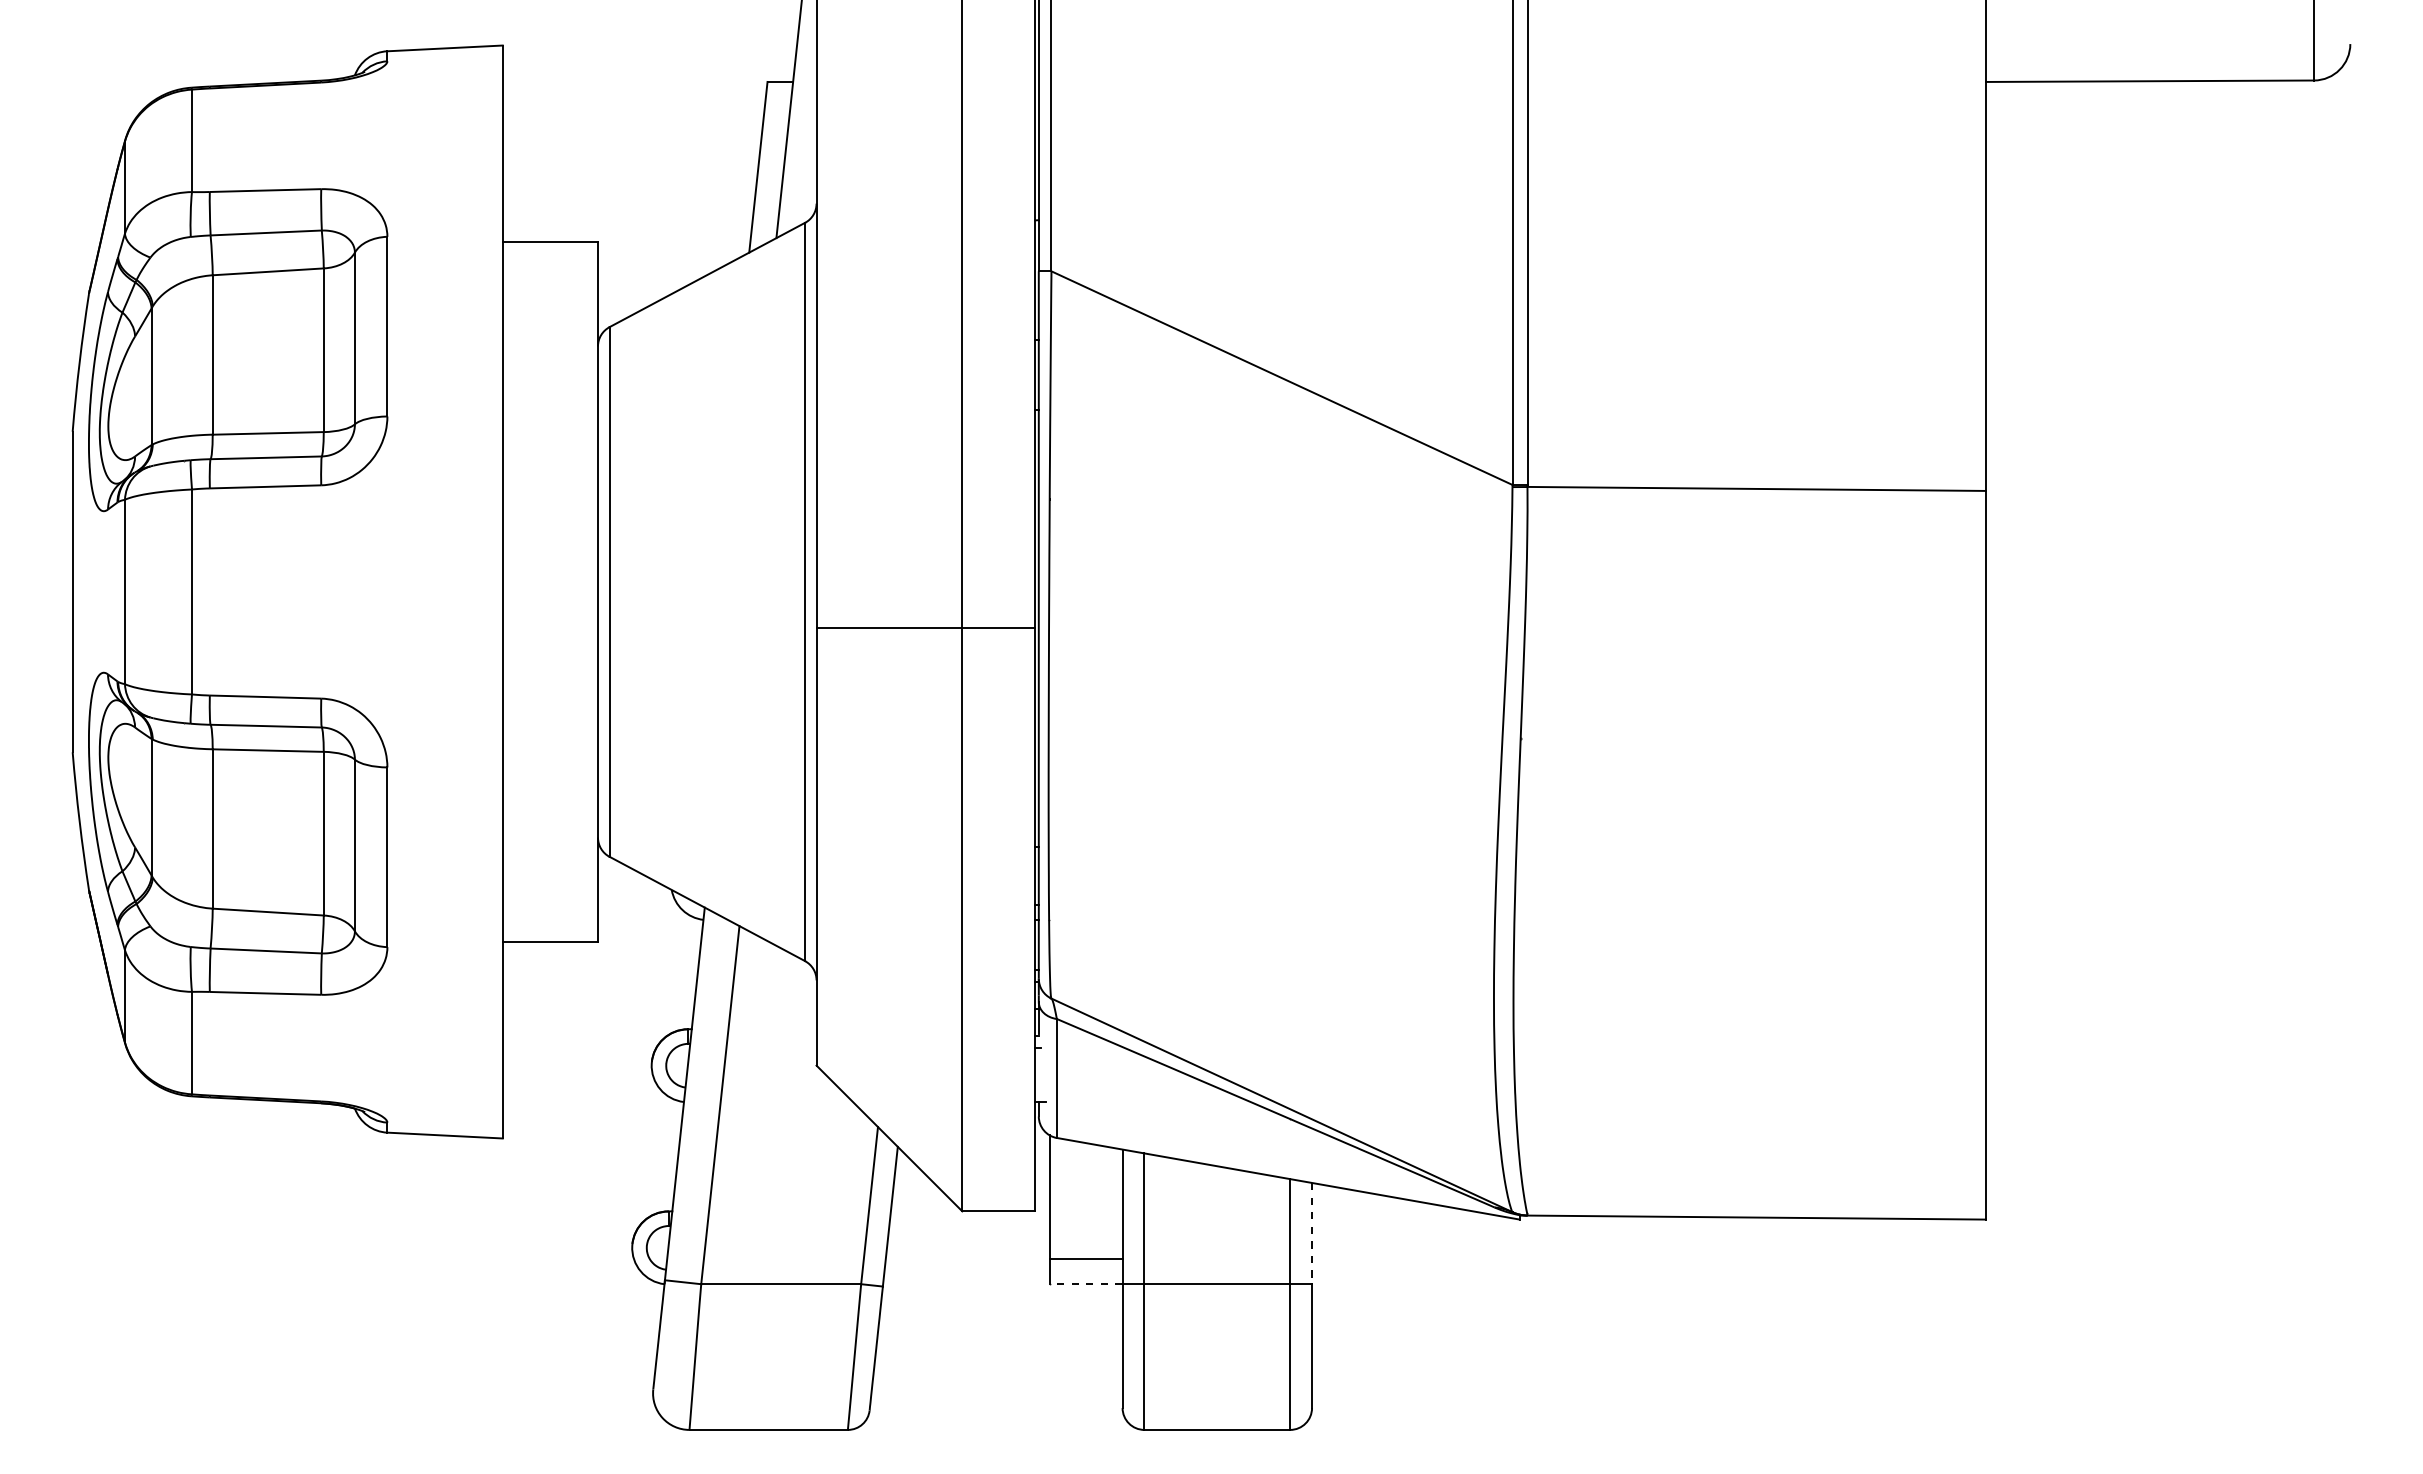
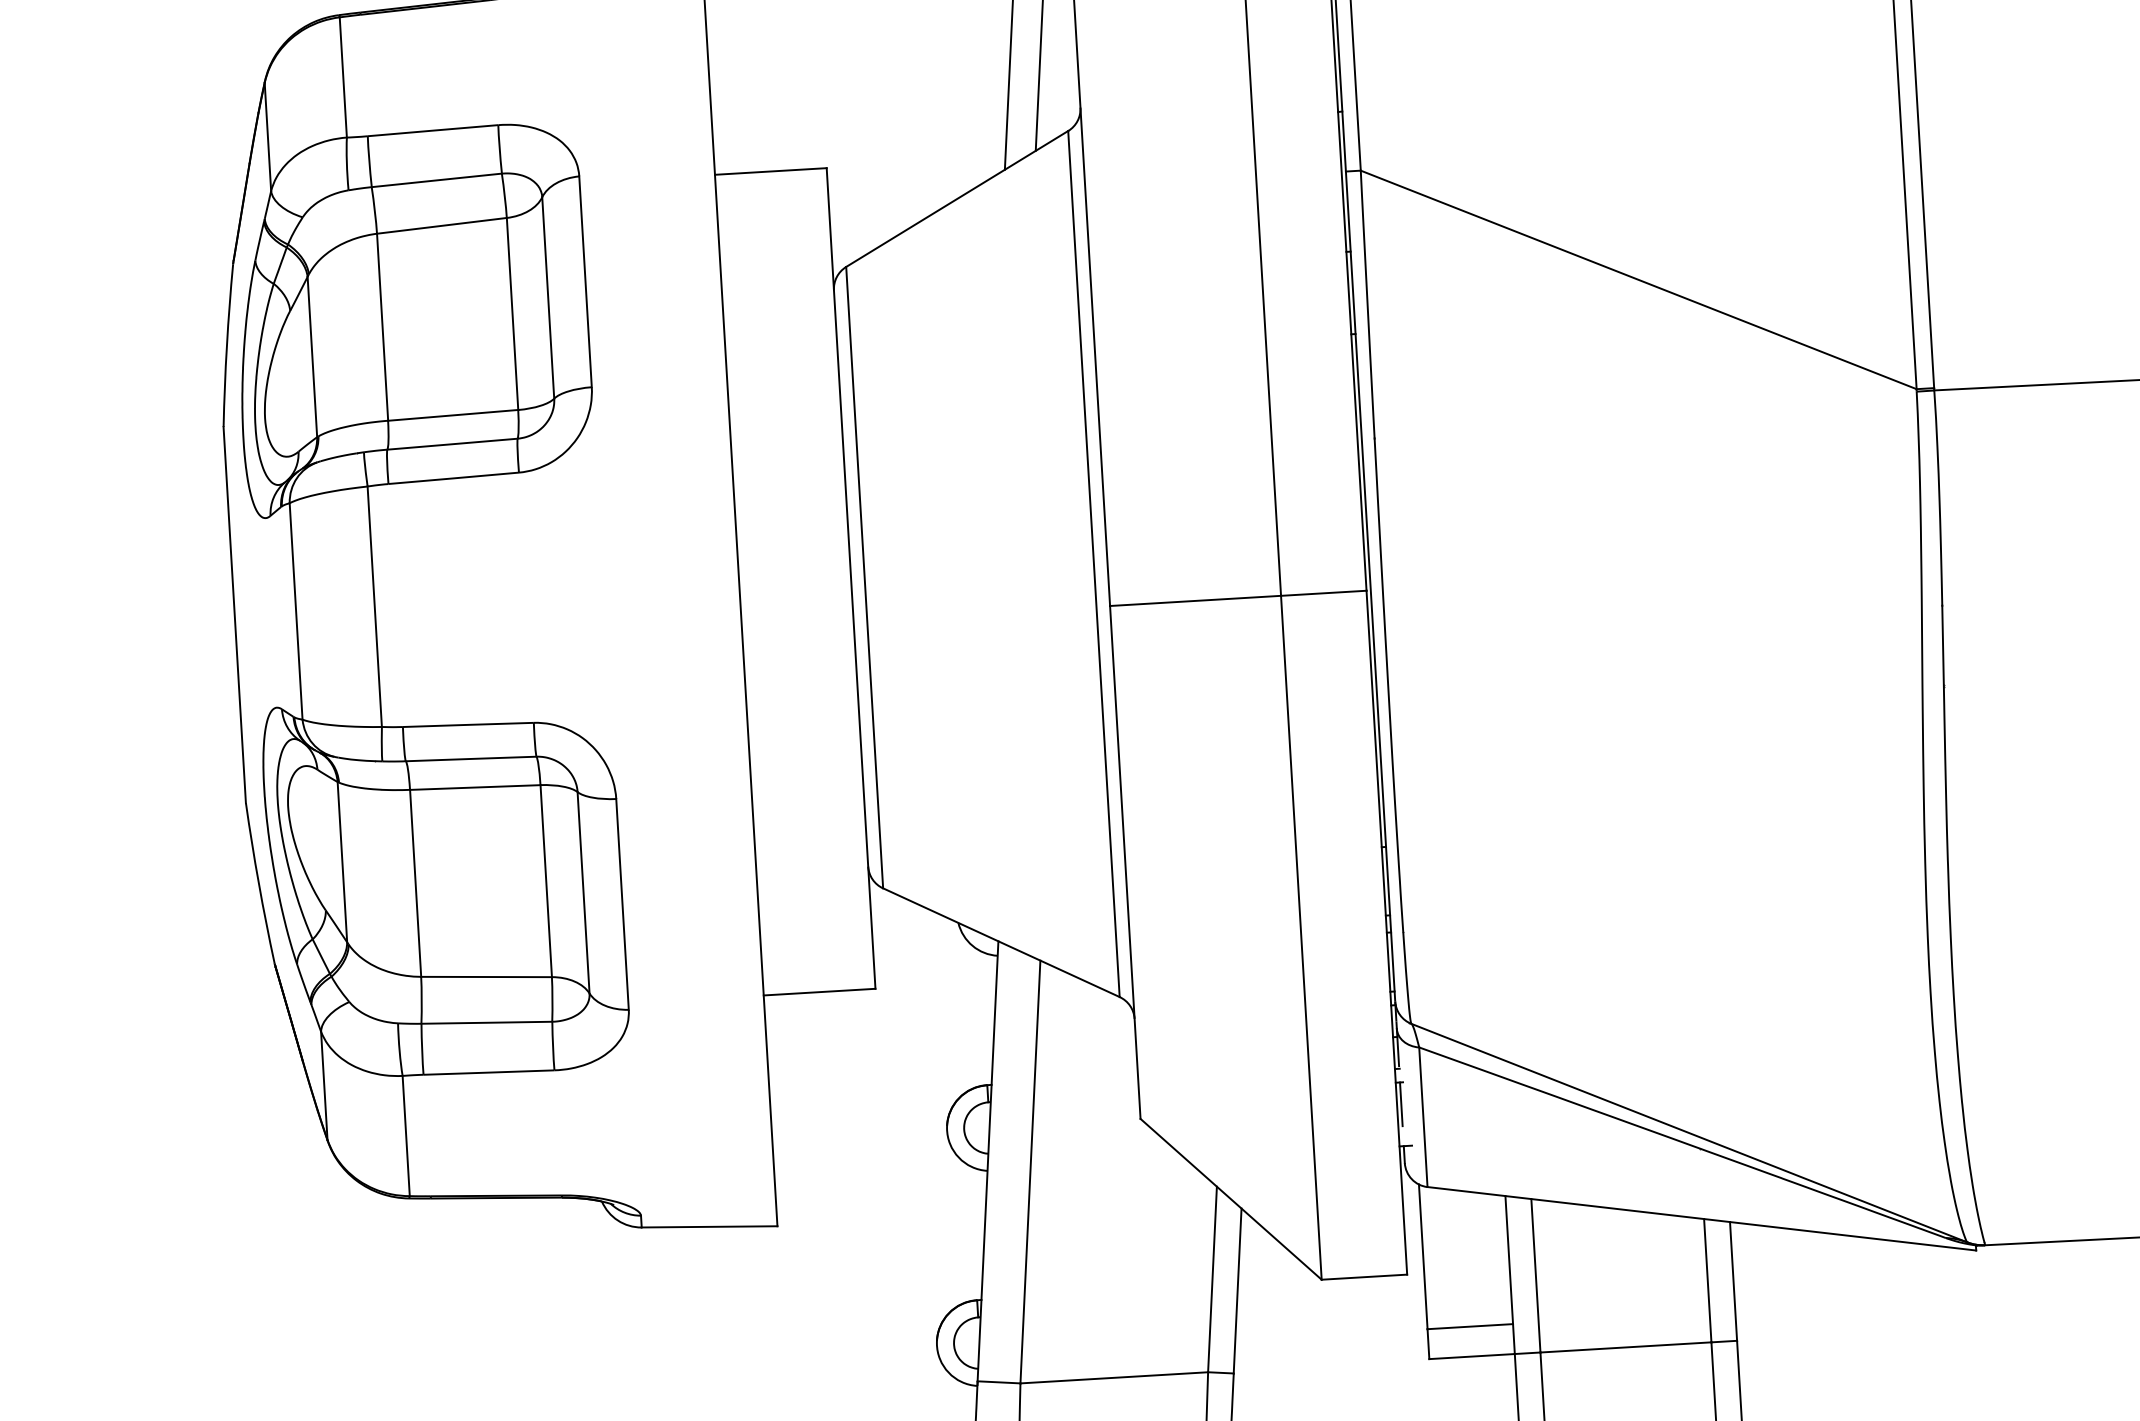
line: (1038, 1066) -> (1400, 1104), added
line: (1312, 1233) -> (1734, 1281), dashed -> solid
line: (1085, 1284) -> (1471, 1356), dashed -> solid

